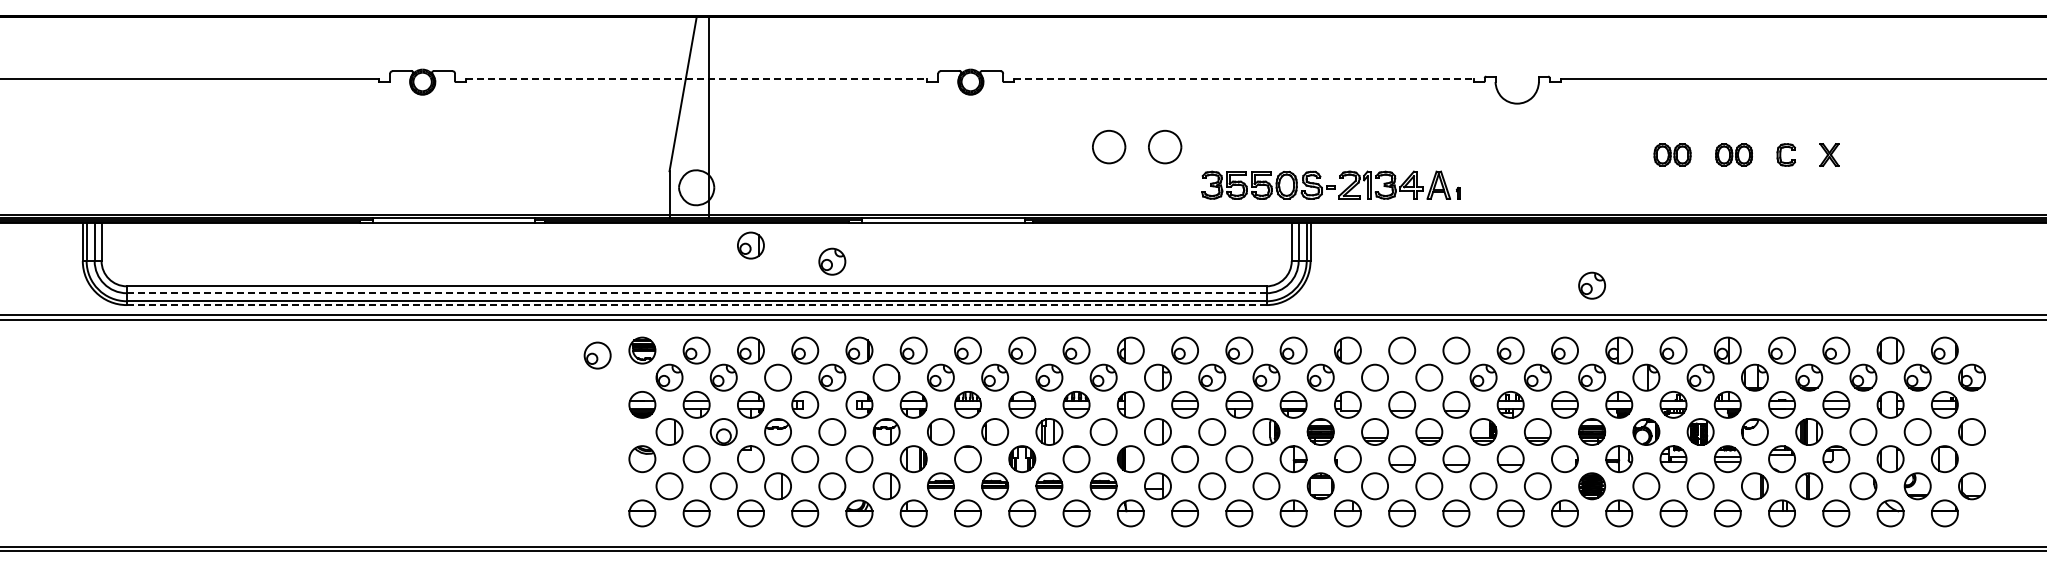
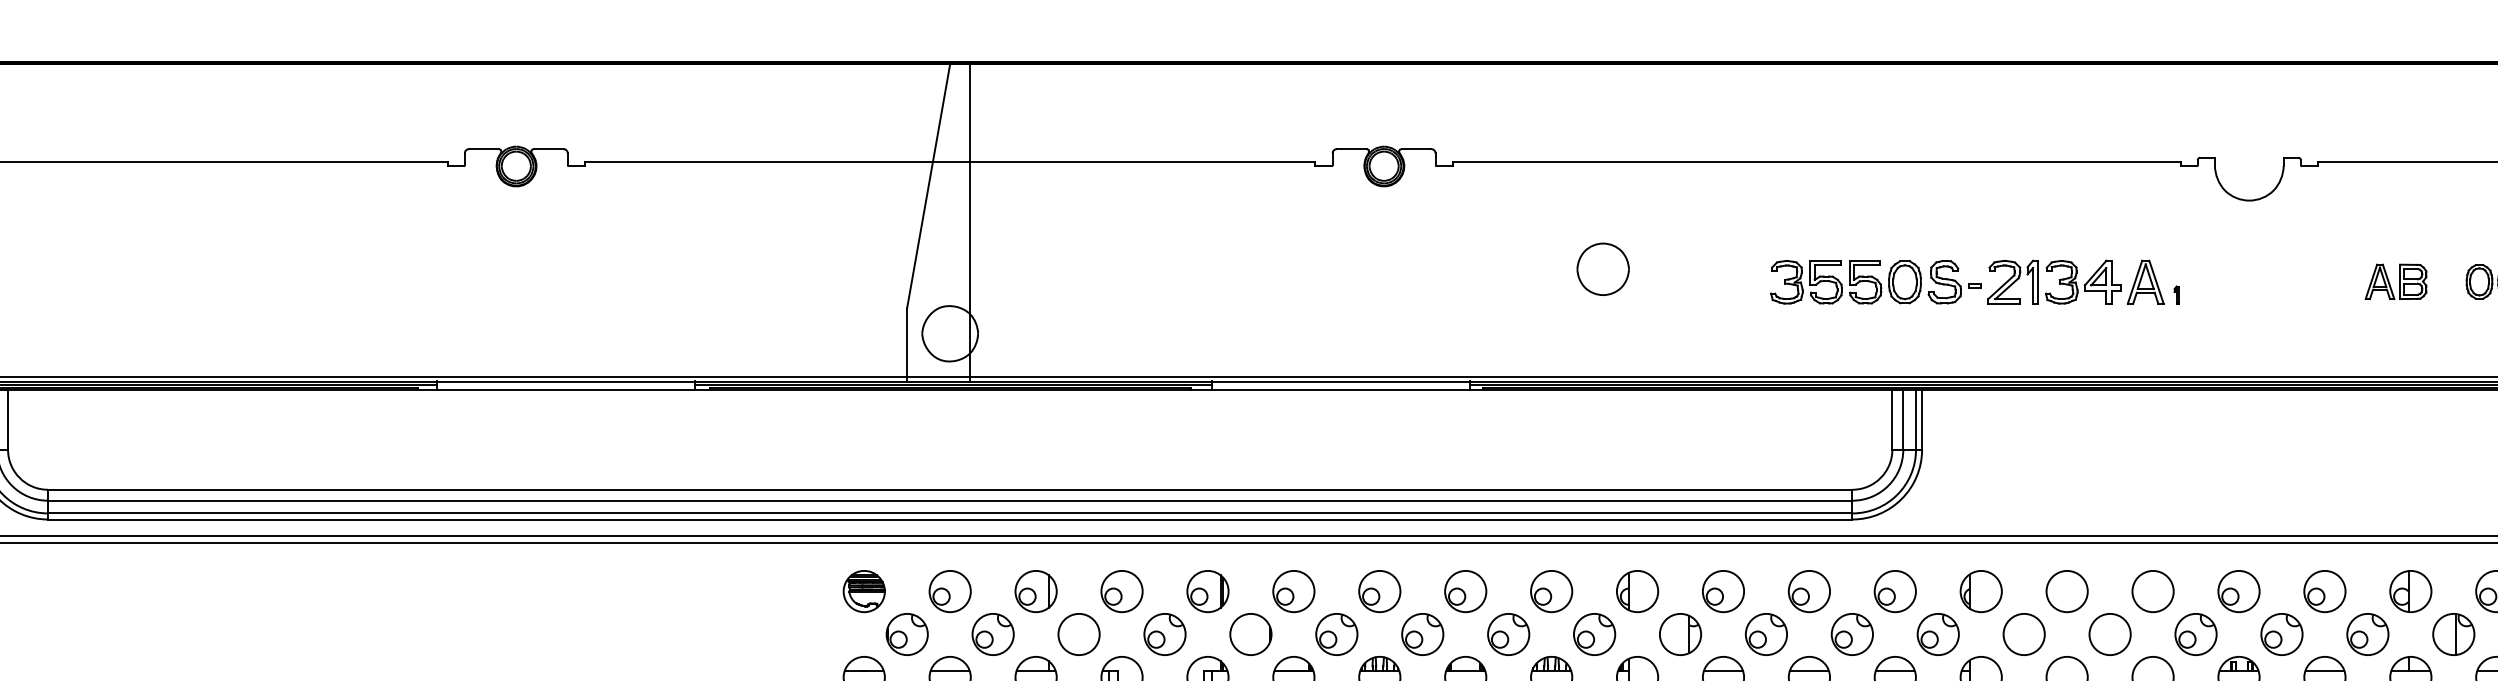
line: (696, 79) -> (949, 162), dashed -> solid
line: (1243, 79) -> (1815, 162), dashed -> solid
part: (1165, 146) -> (1692, 268), removed
part: (1609, 154) -> (2395, 281), added
part: (1330, 184) -> (1974, 281), moved
part: (750, 245) -> (1035, 425), removed
part: (832, 261) -> (1165, 450), removed
part: (1591, 285) -> (2366, 488), removed
line: (696, 293) -> (949, 501), dashed -> solid
line: (696, 305) -> (949, 520), dashed -> solid
part: (597, 355) -> (793, 599), removed

